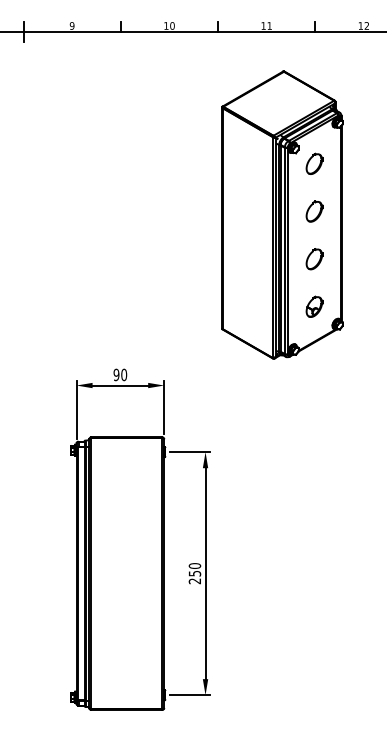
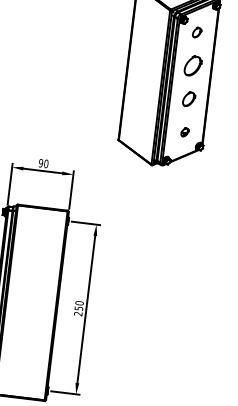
part: (314, 163) -> (197, 32), size x0.7
part: (314, 211) -> (192, 65), size x1.4
part: (314, 306) -> (184, 132), size x0.6

